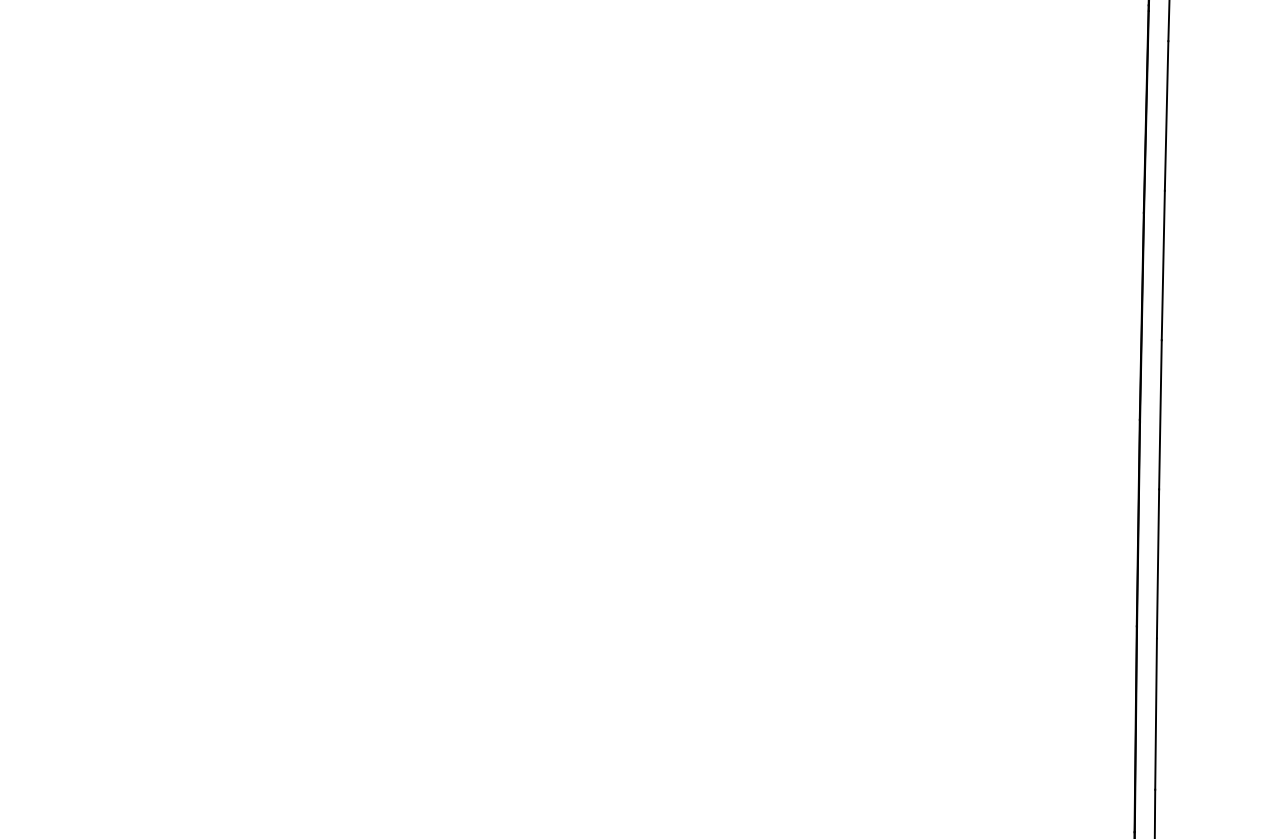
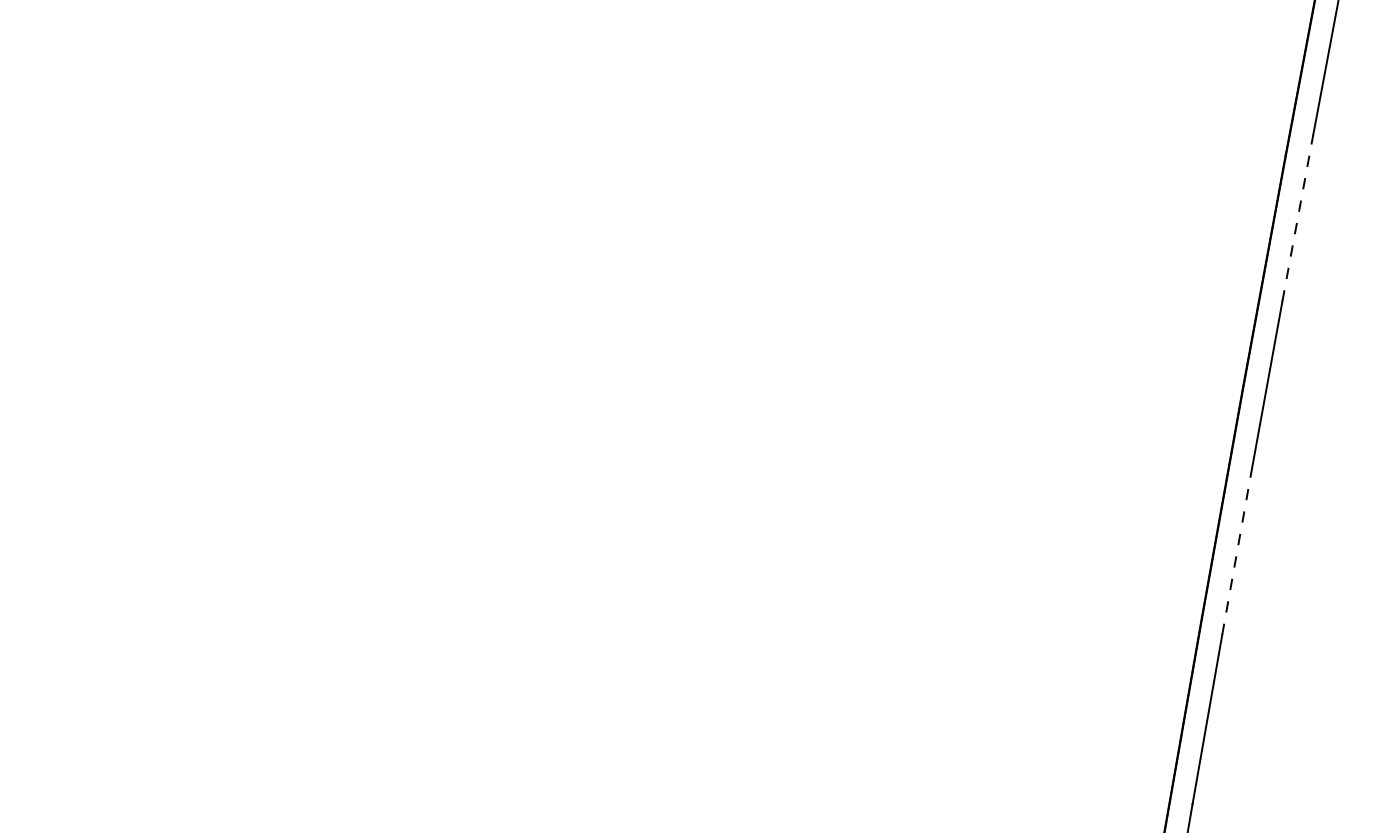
line: (1163, 265) -> (1298, 218), solid -> dashed
line: (1158, 563) -> (1237, 551), solid -> dashed

